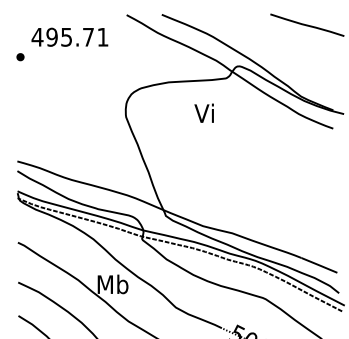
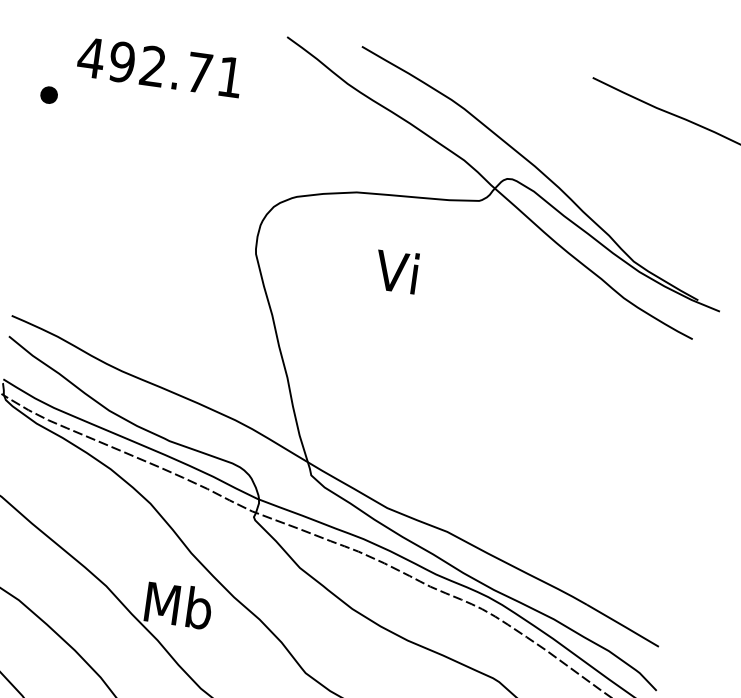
text: (66, 36) -> (152, 64), 495.71 -> 492.71
text: (203, 112) -> (395, 269), moved

